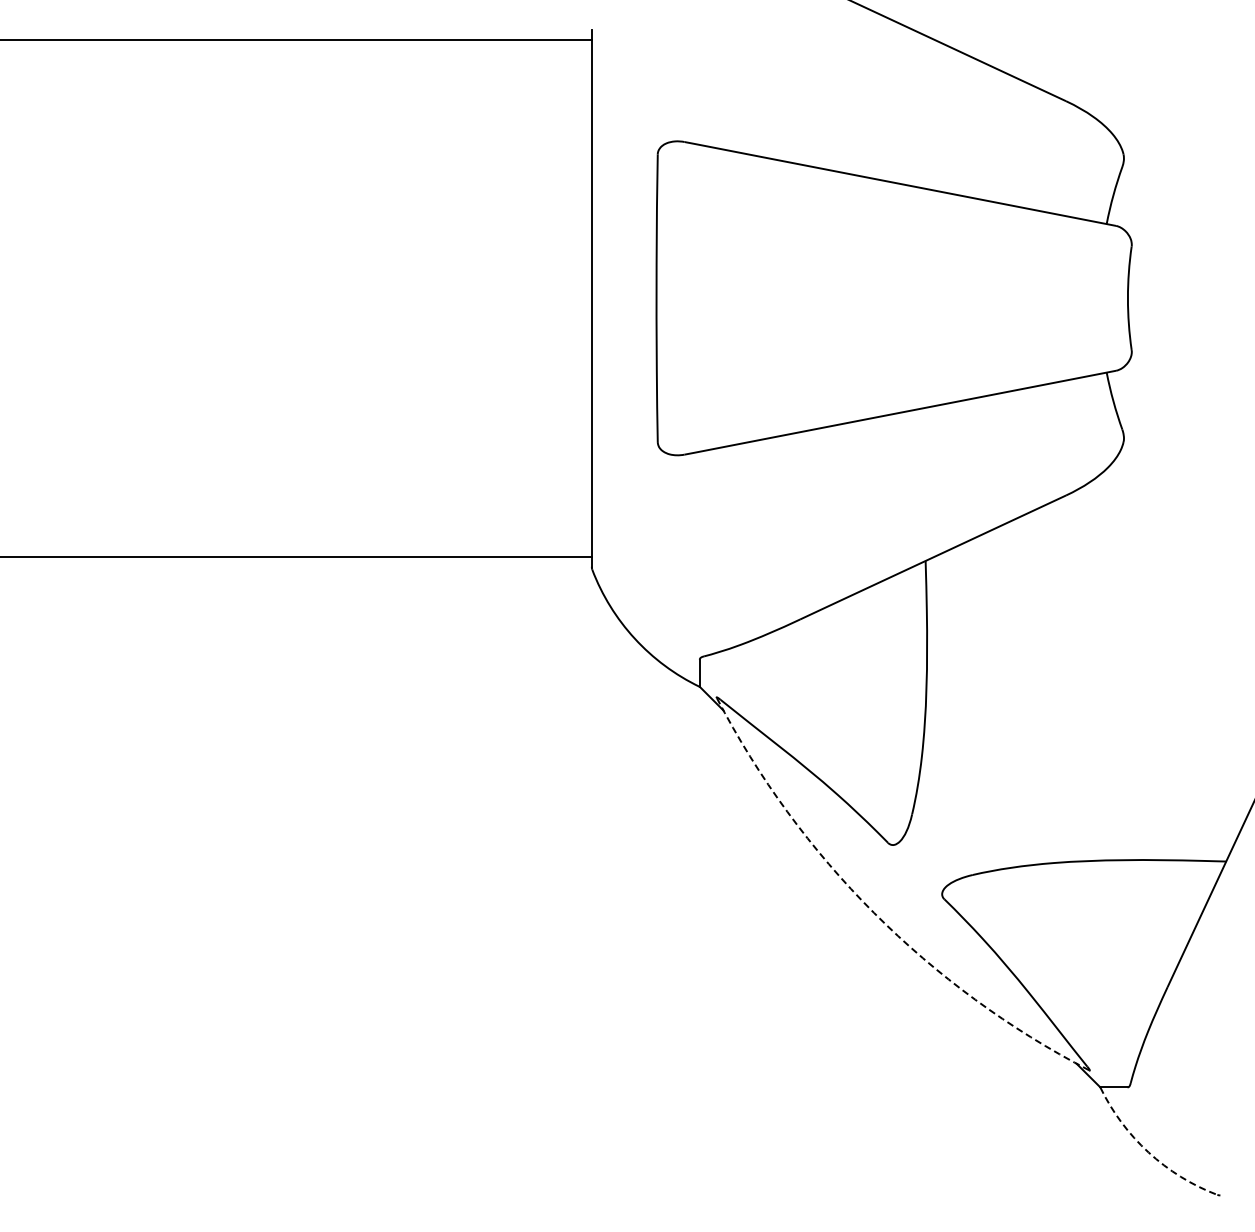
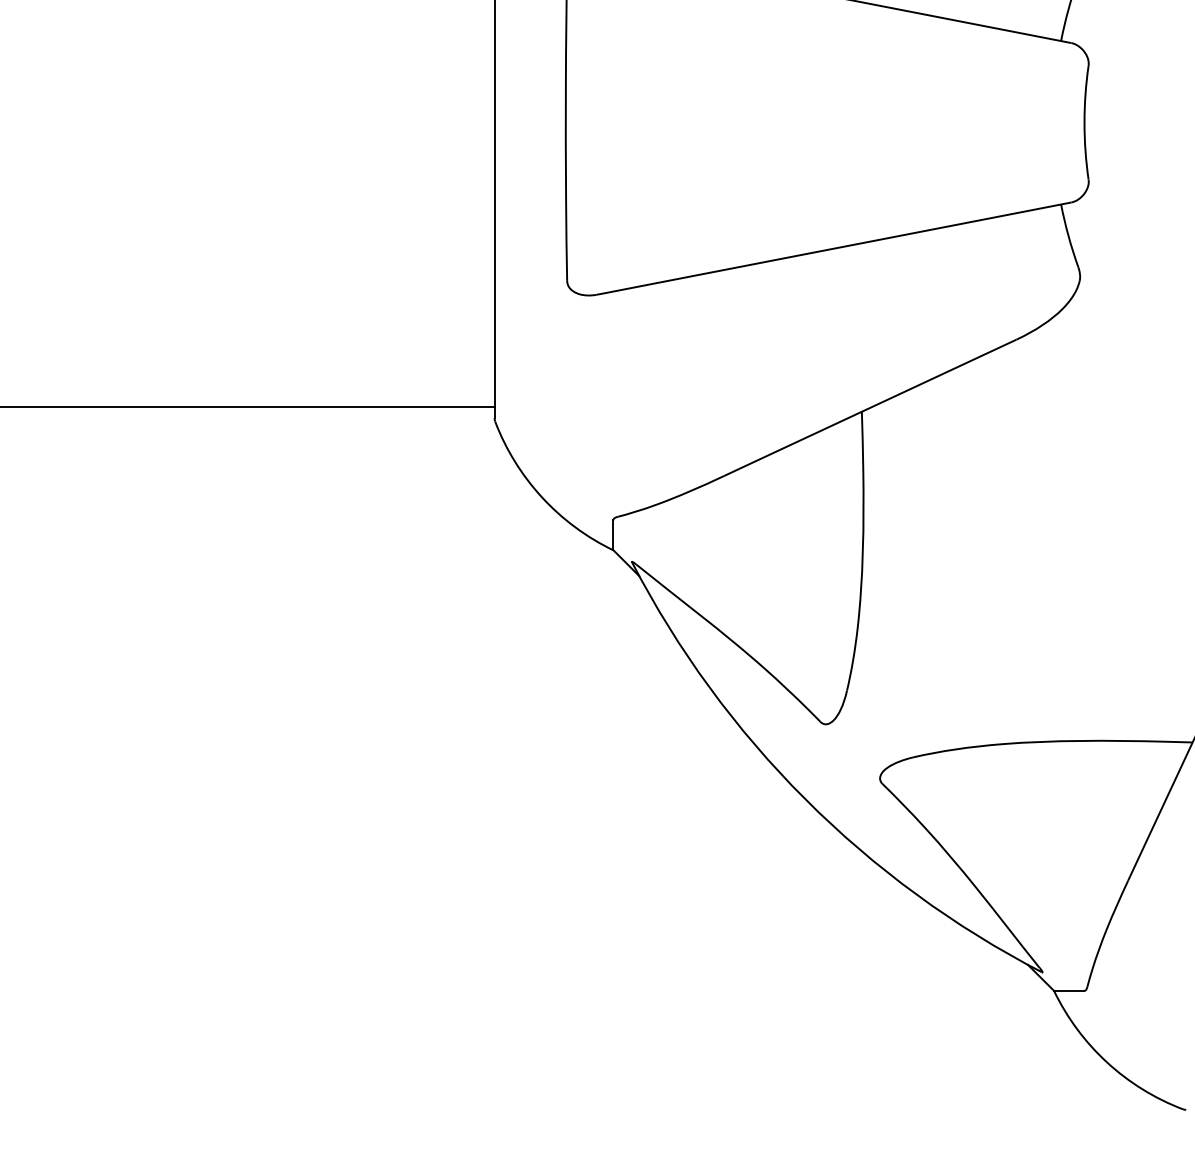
arc: (874, 913) -> (805, 799), dashed -> solid
arc: (1148, 1152) -> (1107, 1062), dashed -> solid

